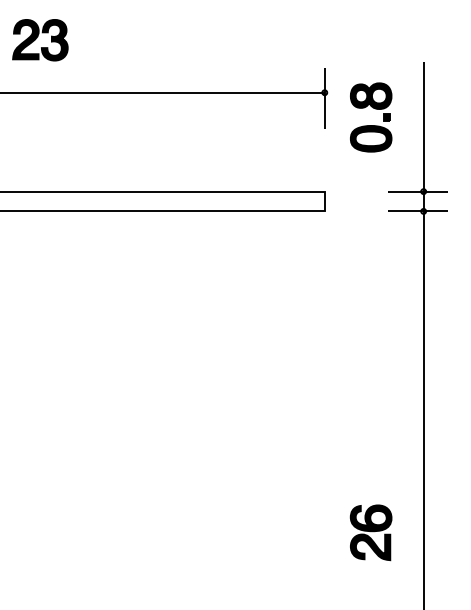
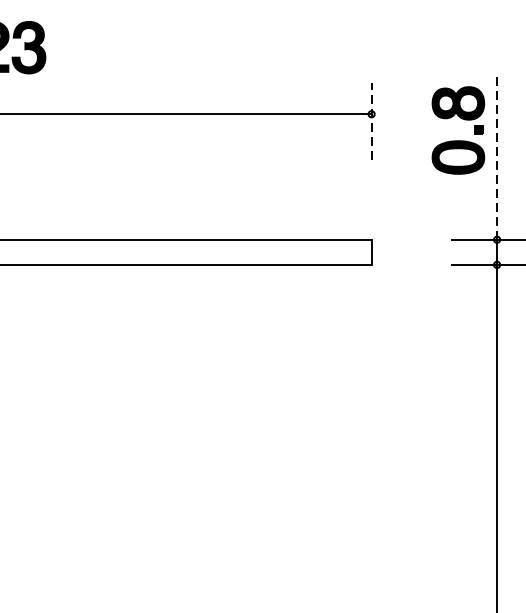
line: (324, 97) -> (371, 120), solid -> dashed
part: (371, 125) -> (458, 140), moved
line: (423, 126) -> (496, 157), solid -> dashed

